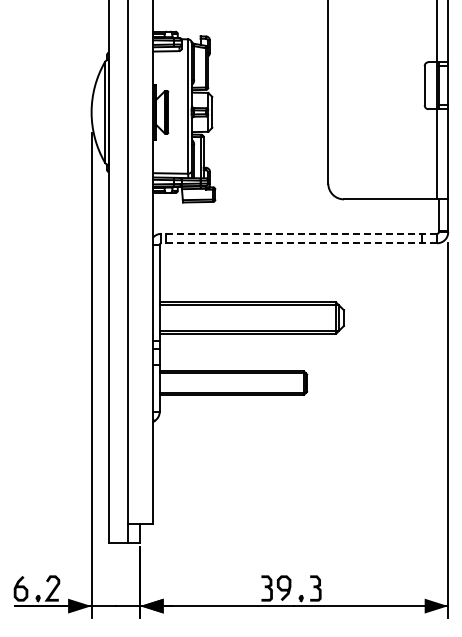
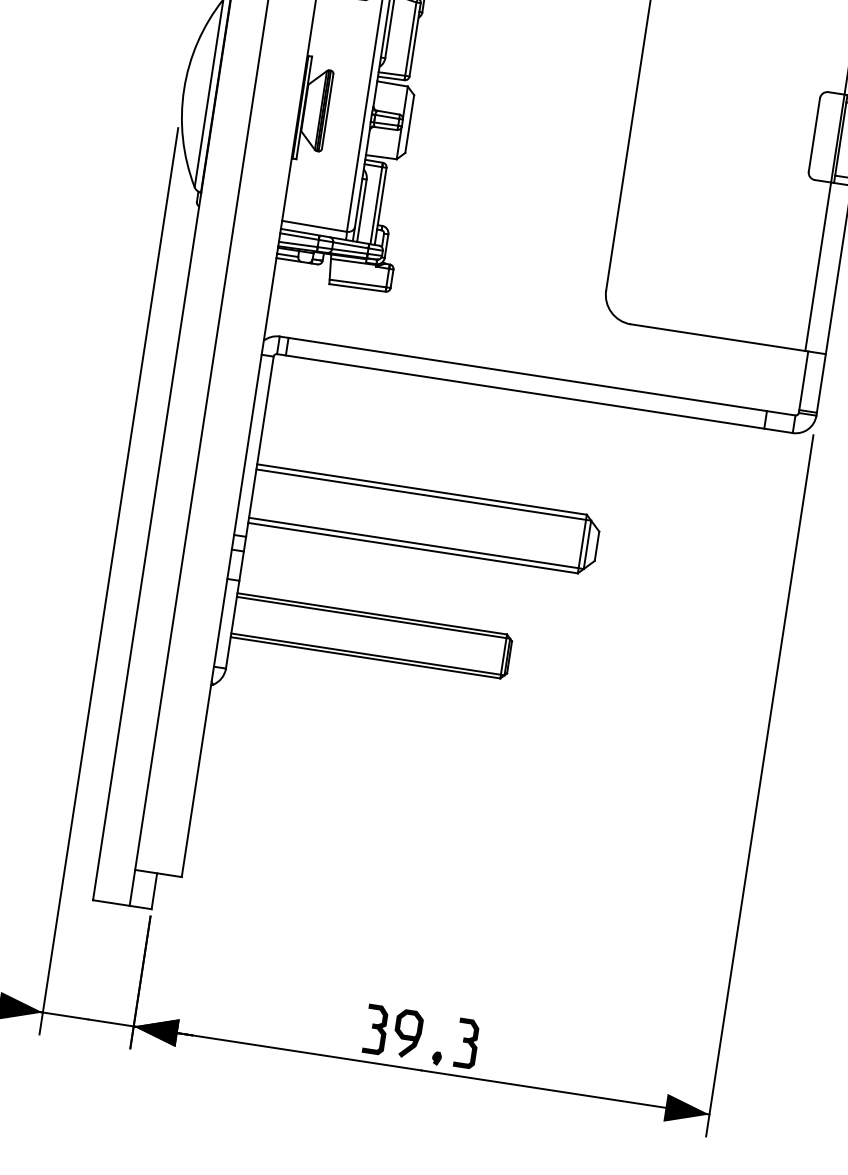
line: (299, 233) -> (538, 375), dashed -> solid
line: (299, 243) -> (535, 394), dashed -> solid

